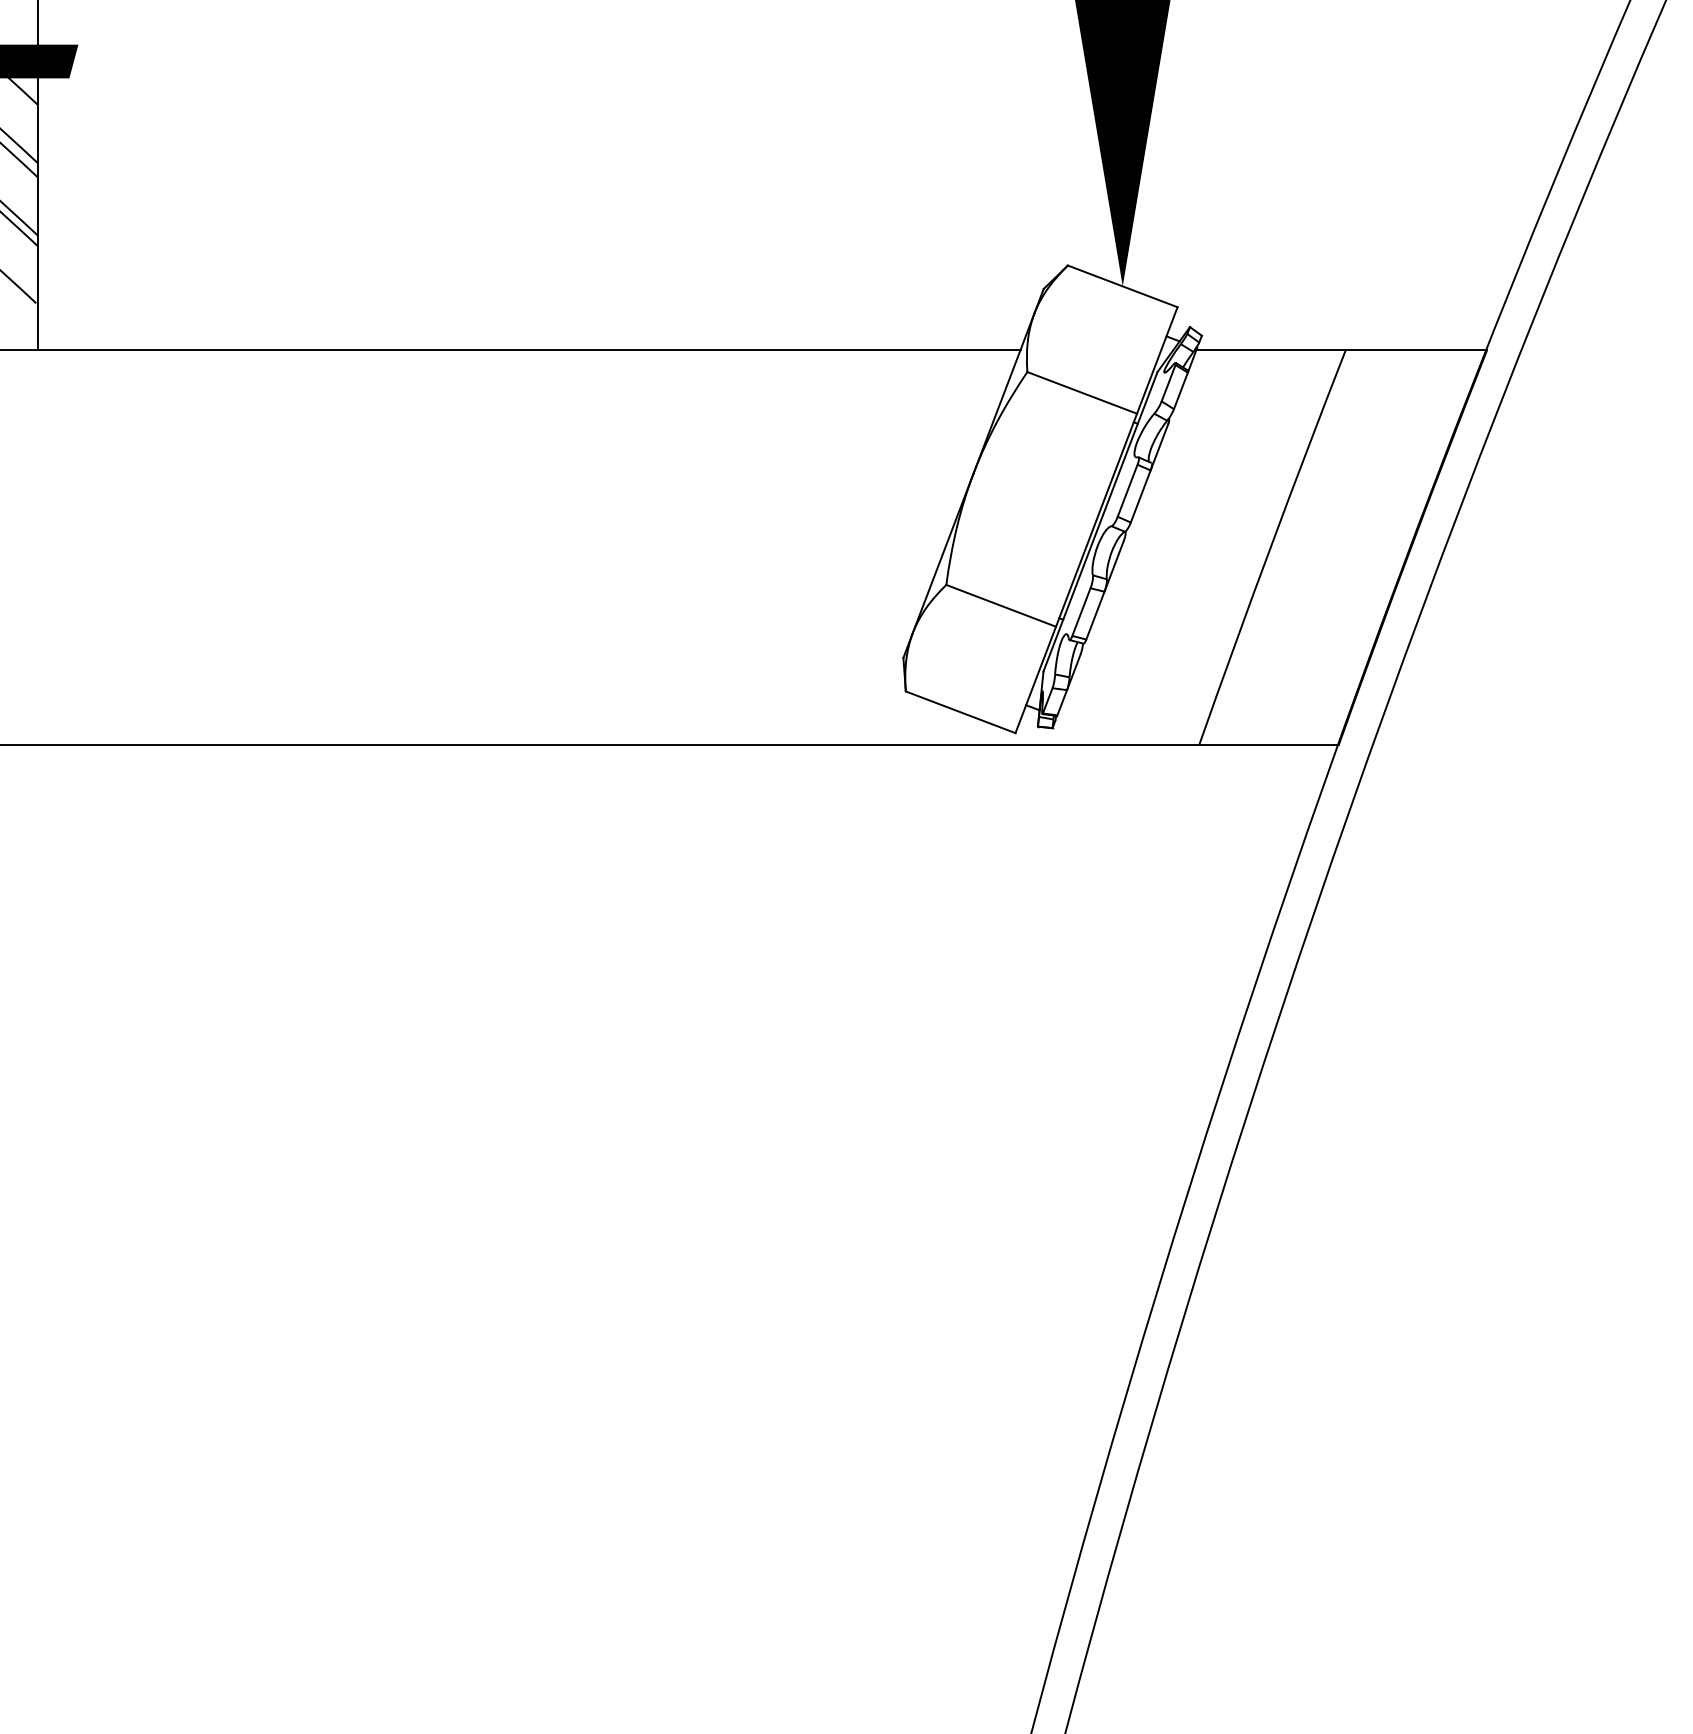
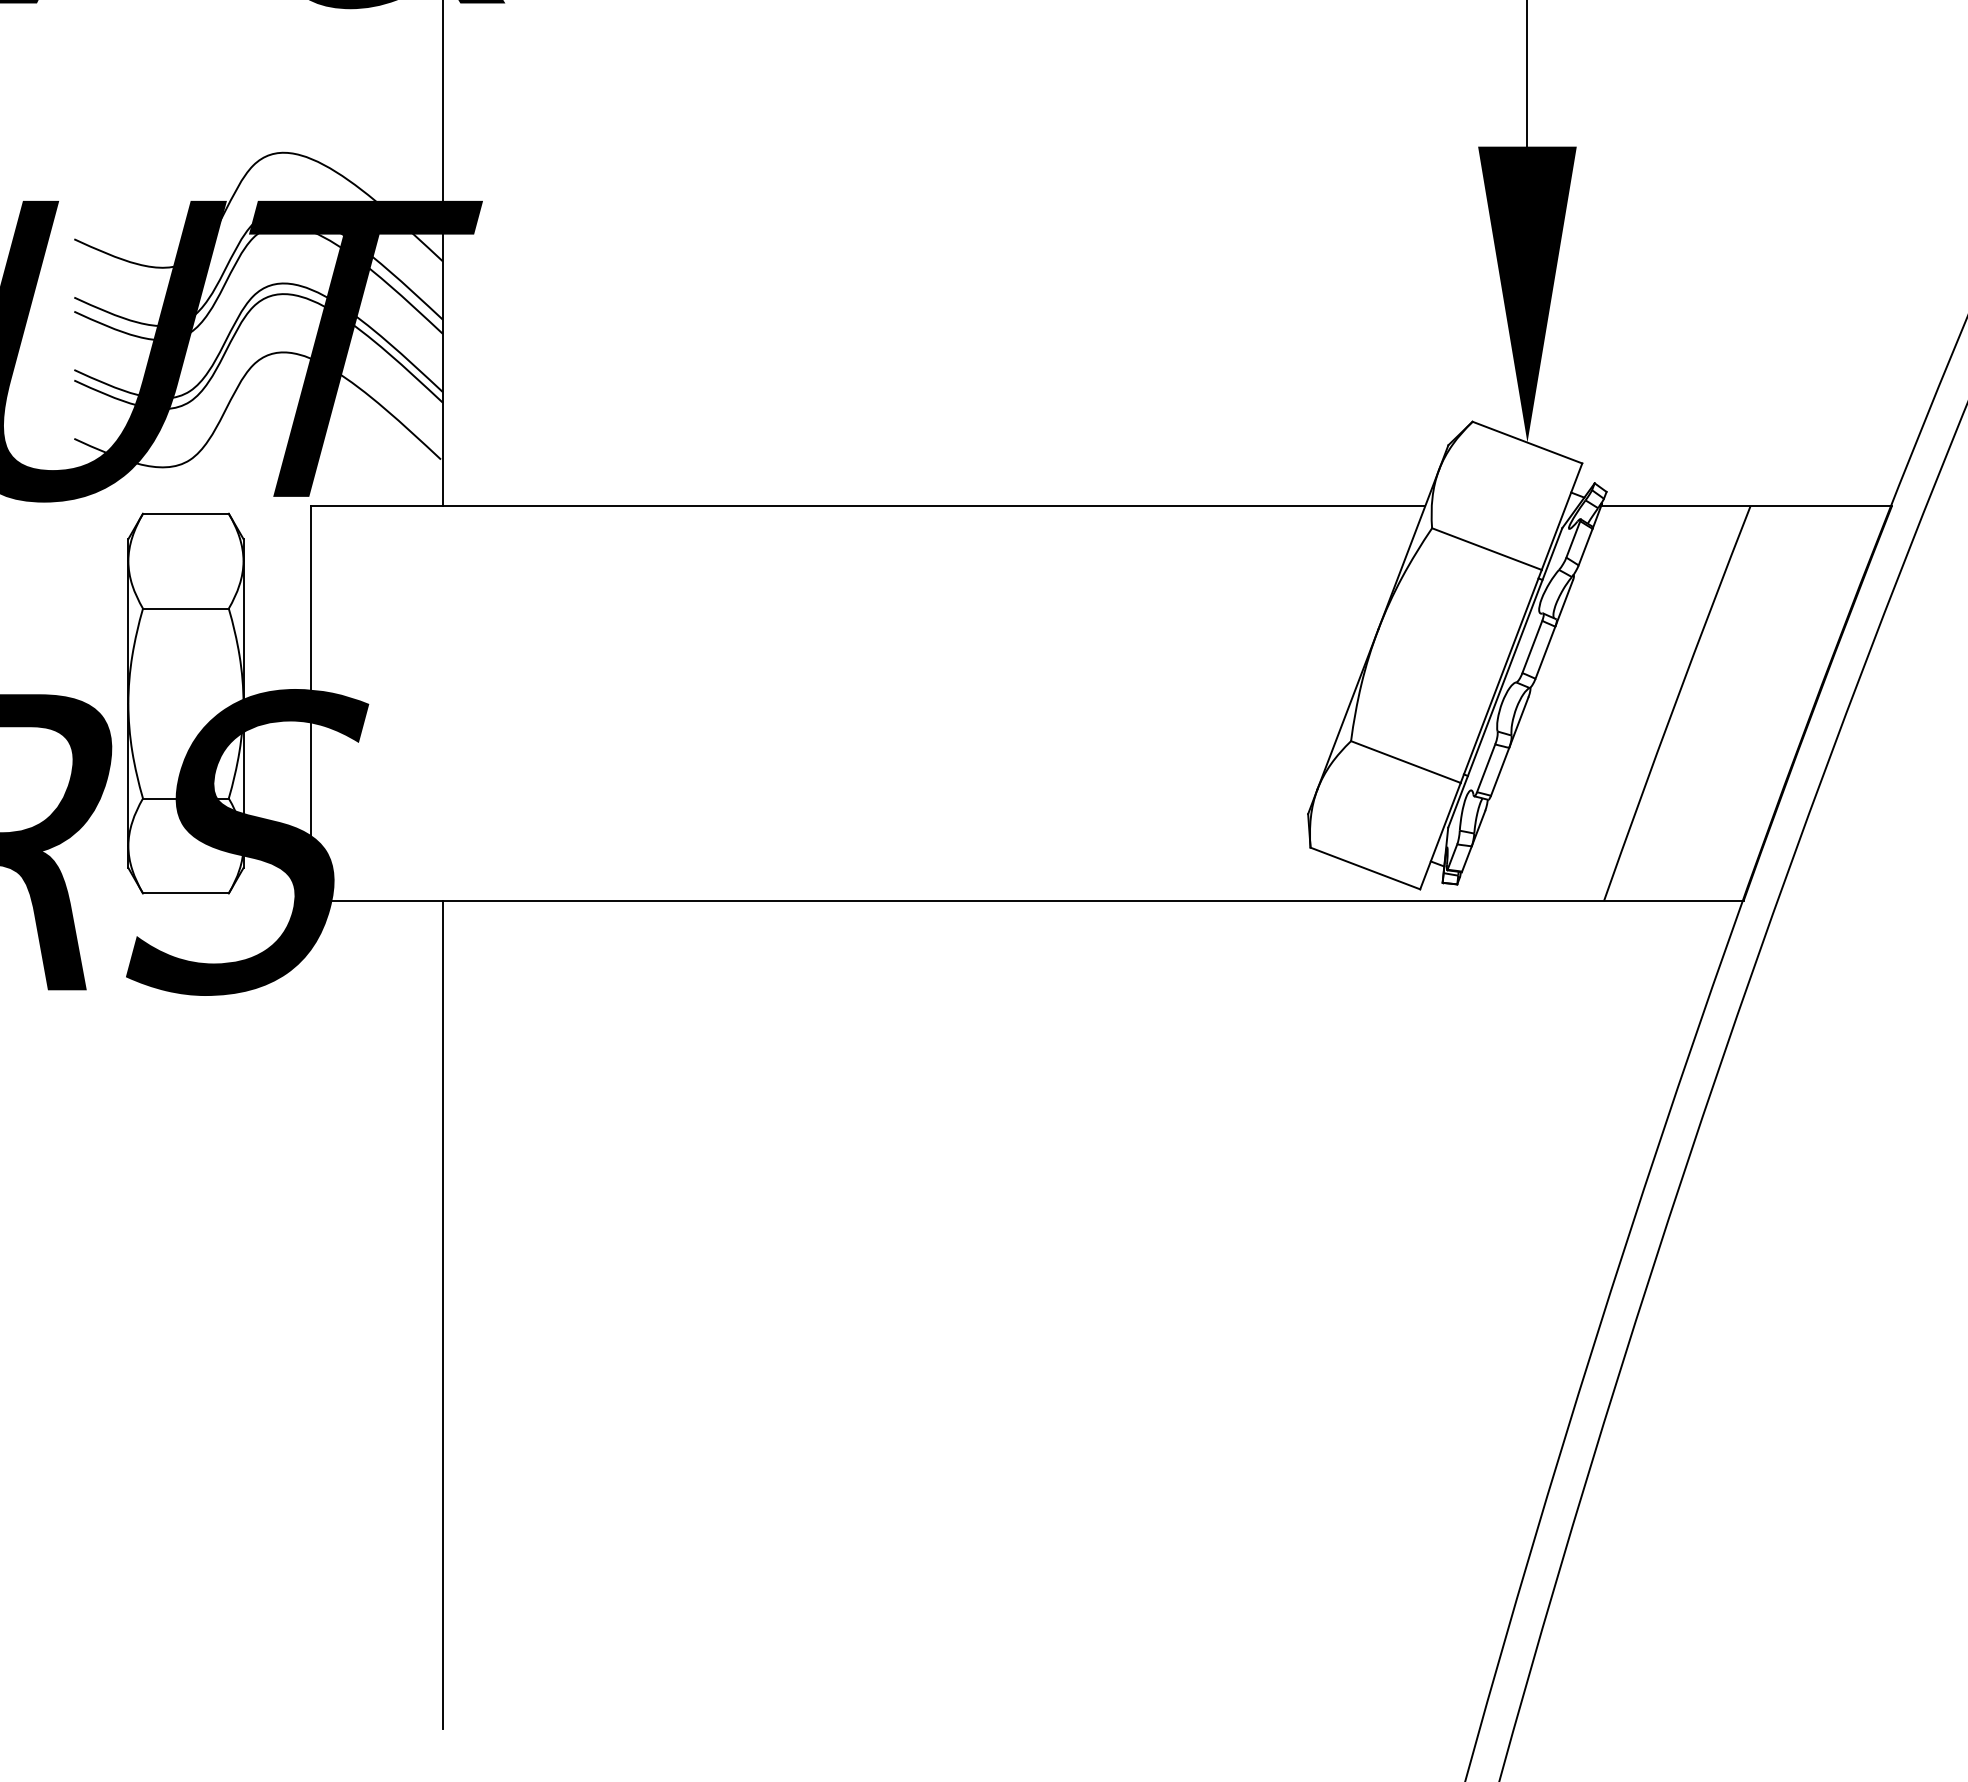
line: (37, 1158) -> (442, 1314), added

